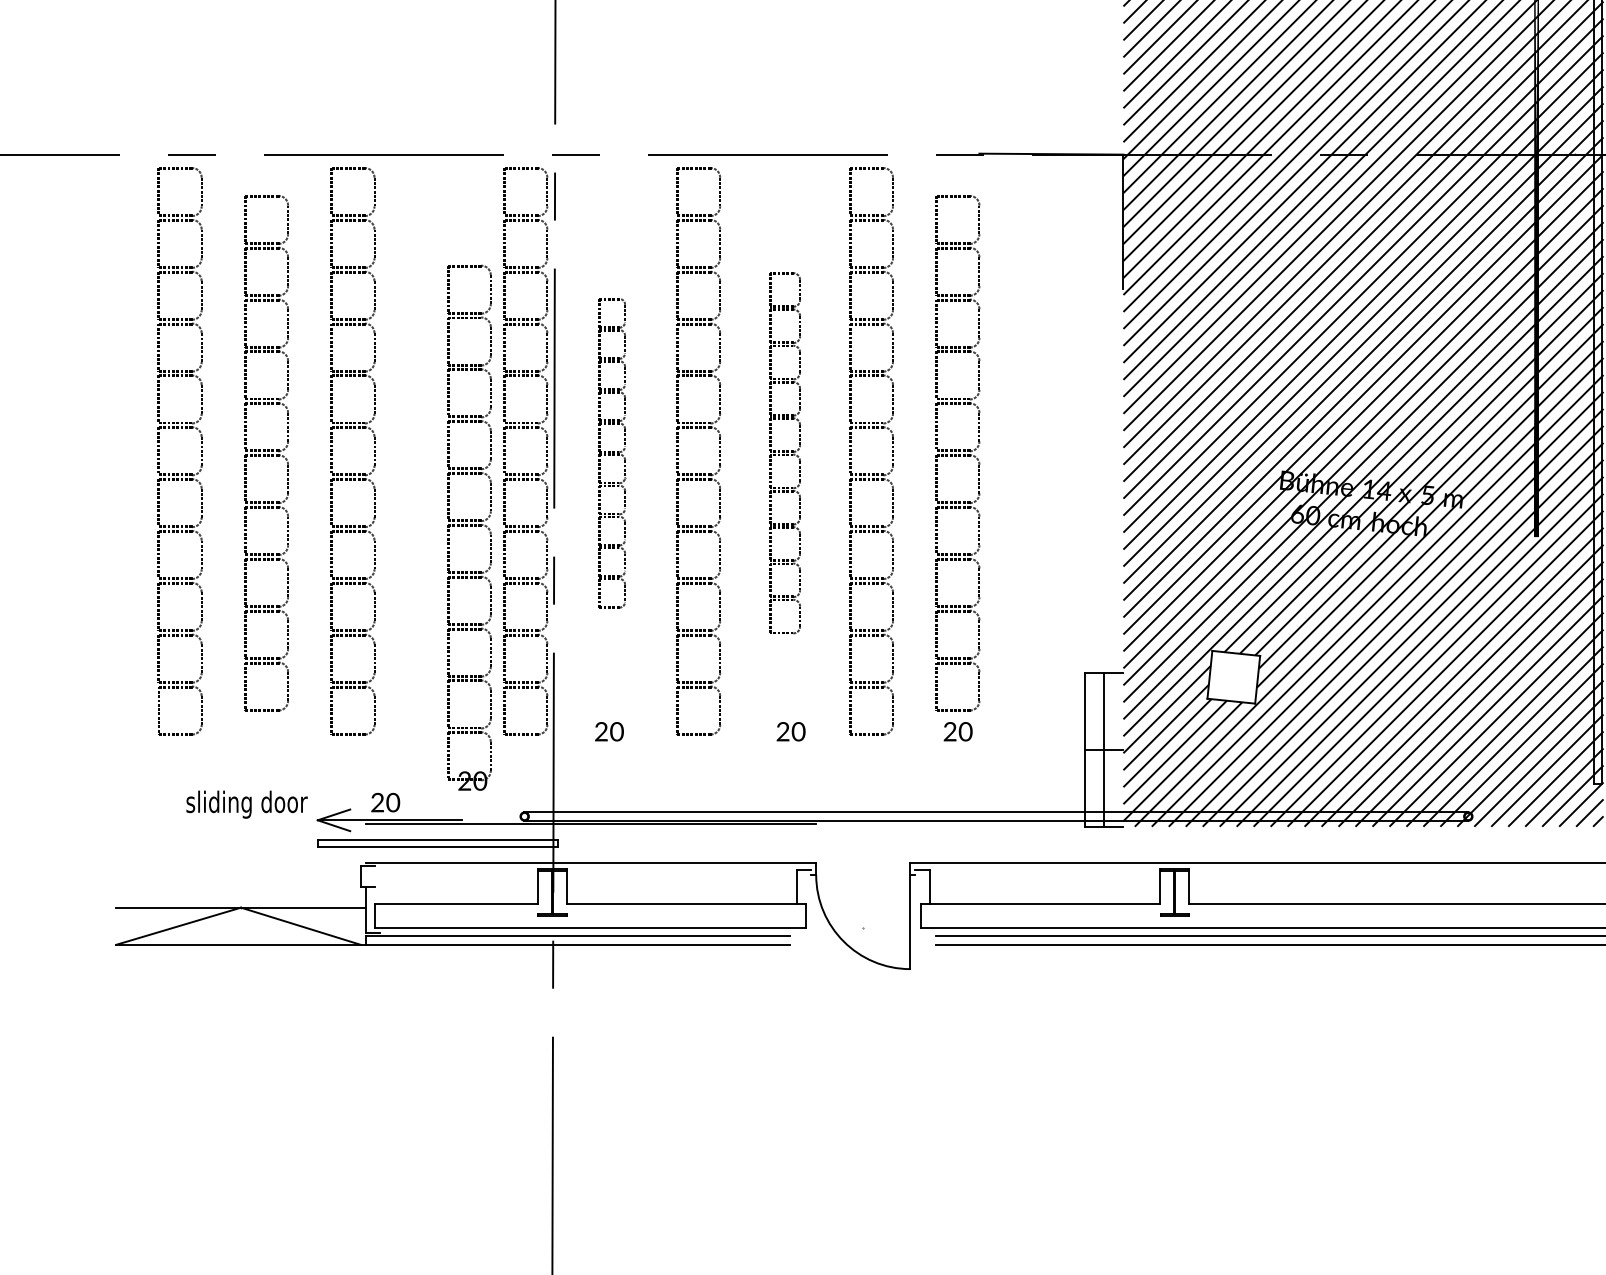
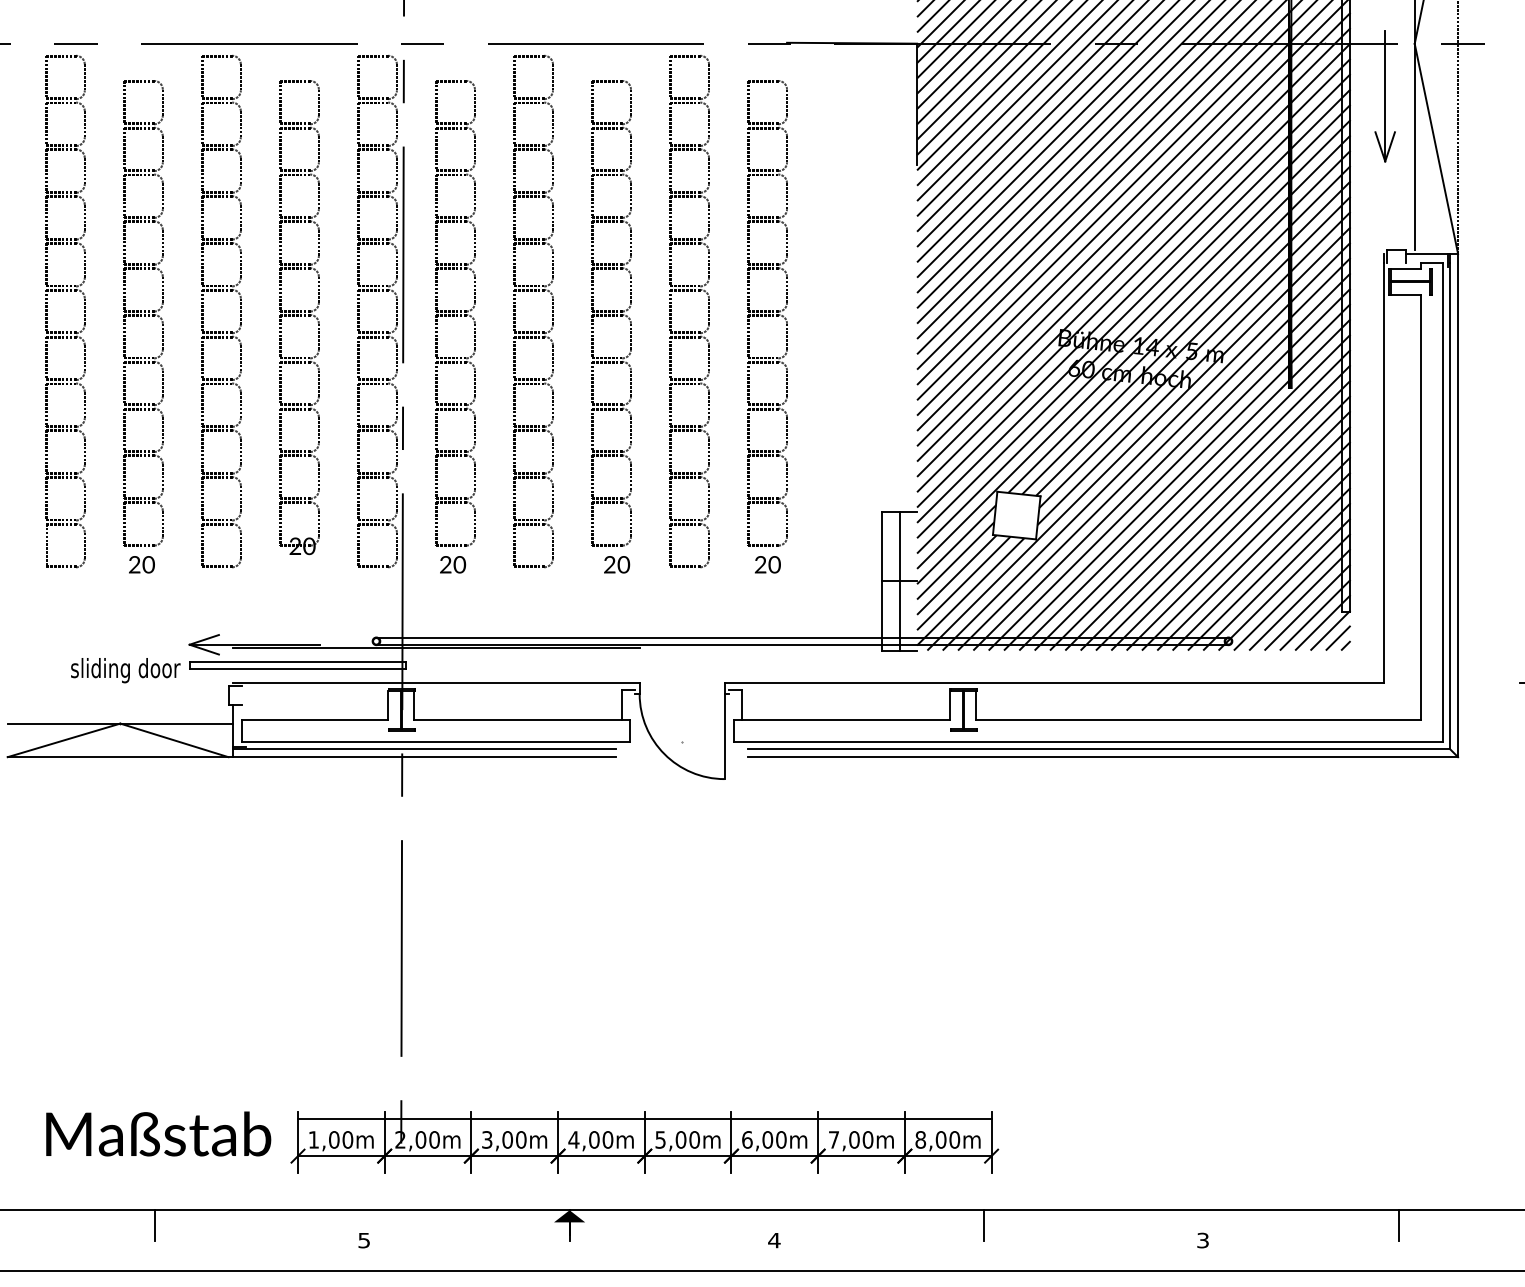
part: (612, 453) -> (455, 313), size x1.67
part: (784, 453) -> (611, 313), size x1.43
part: (469, 527) -> (299, 317), moved
text: (385, 802) -> (141, 564), moved
text: (246, 804) -> (125, 670), moved

